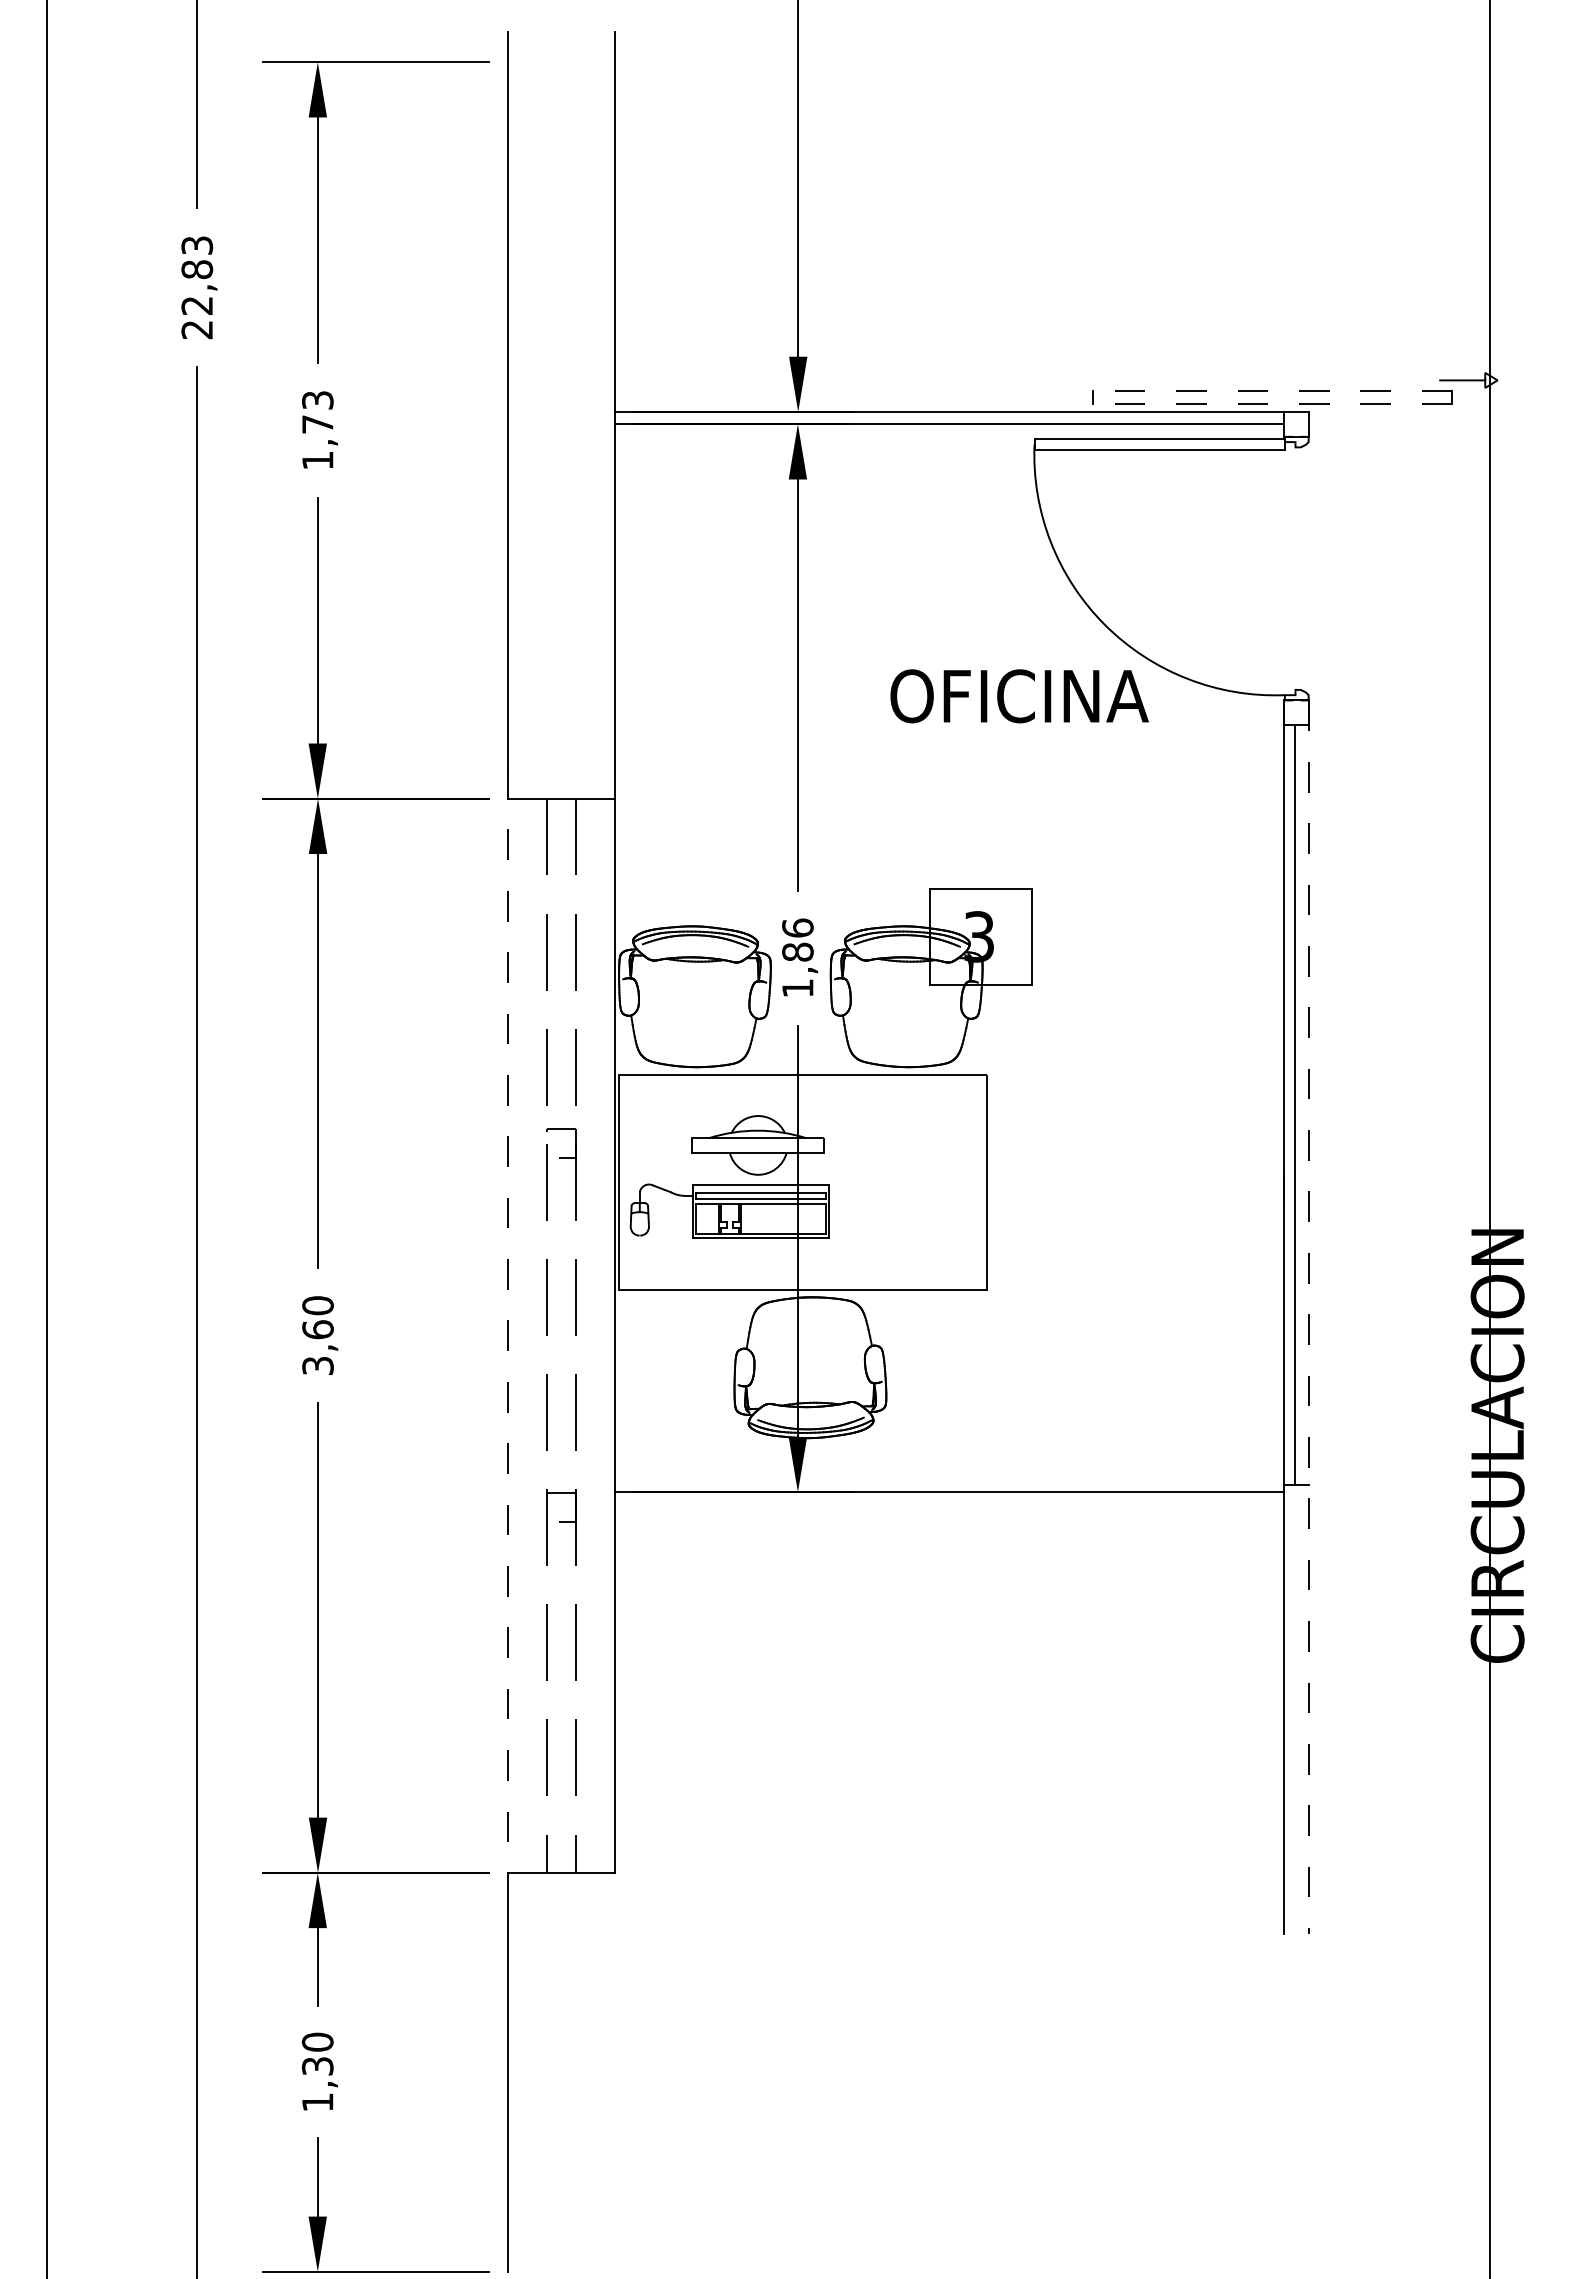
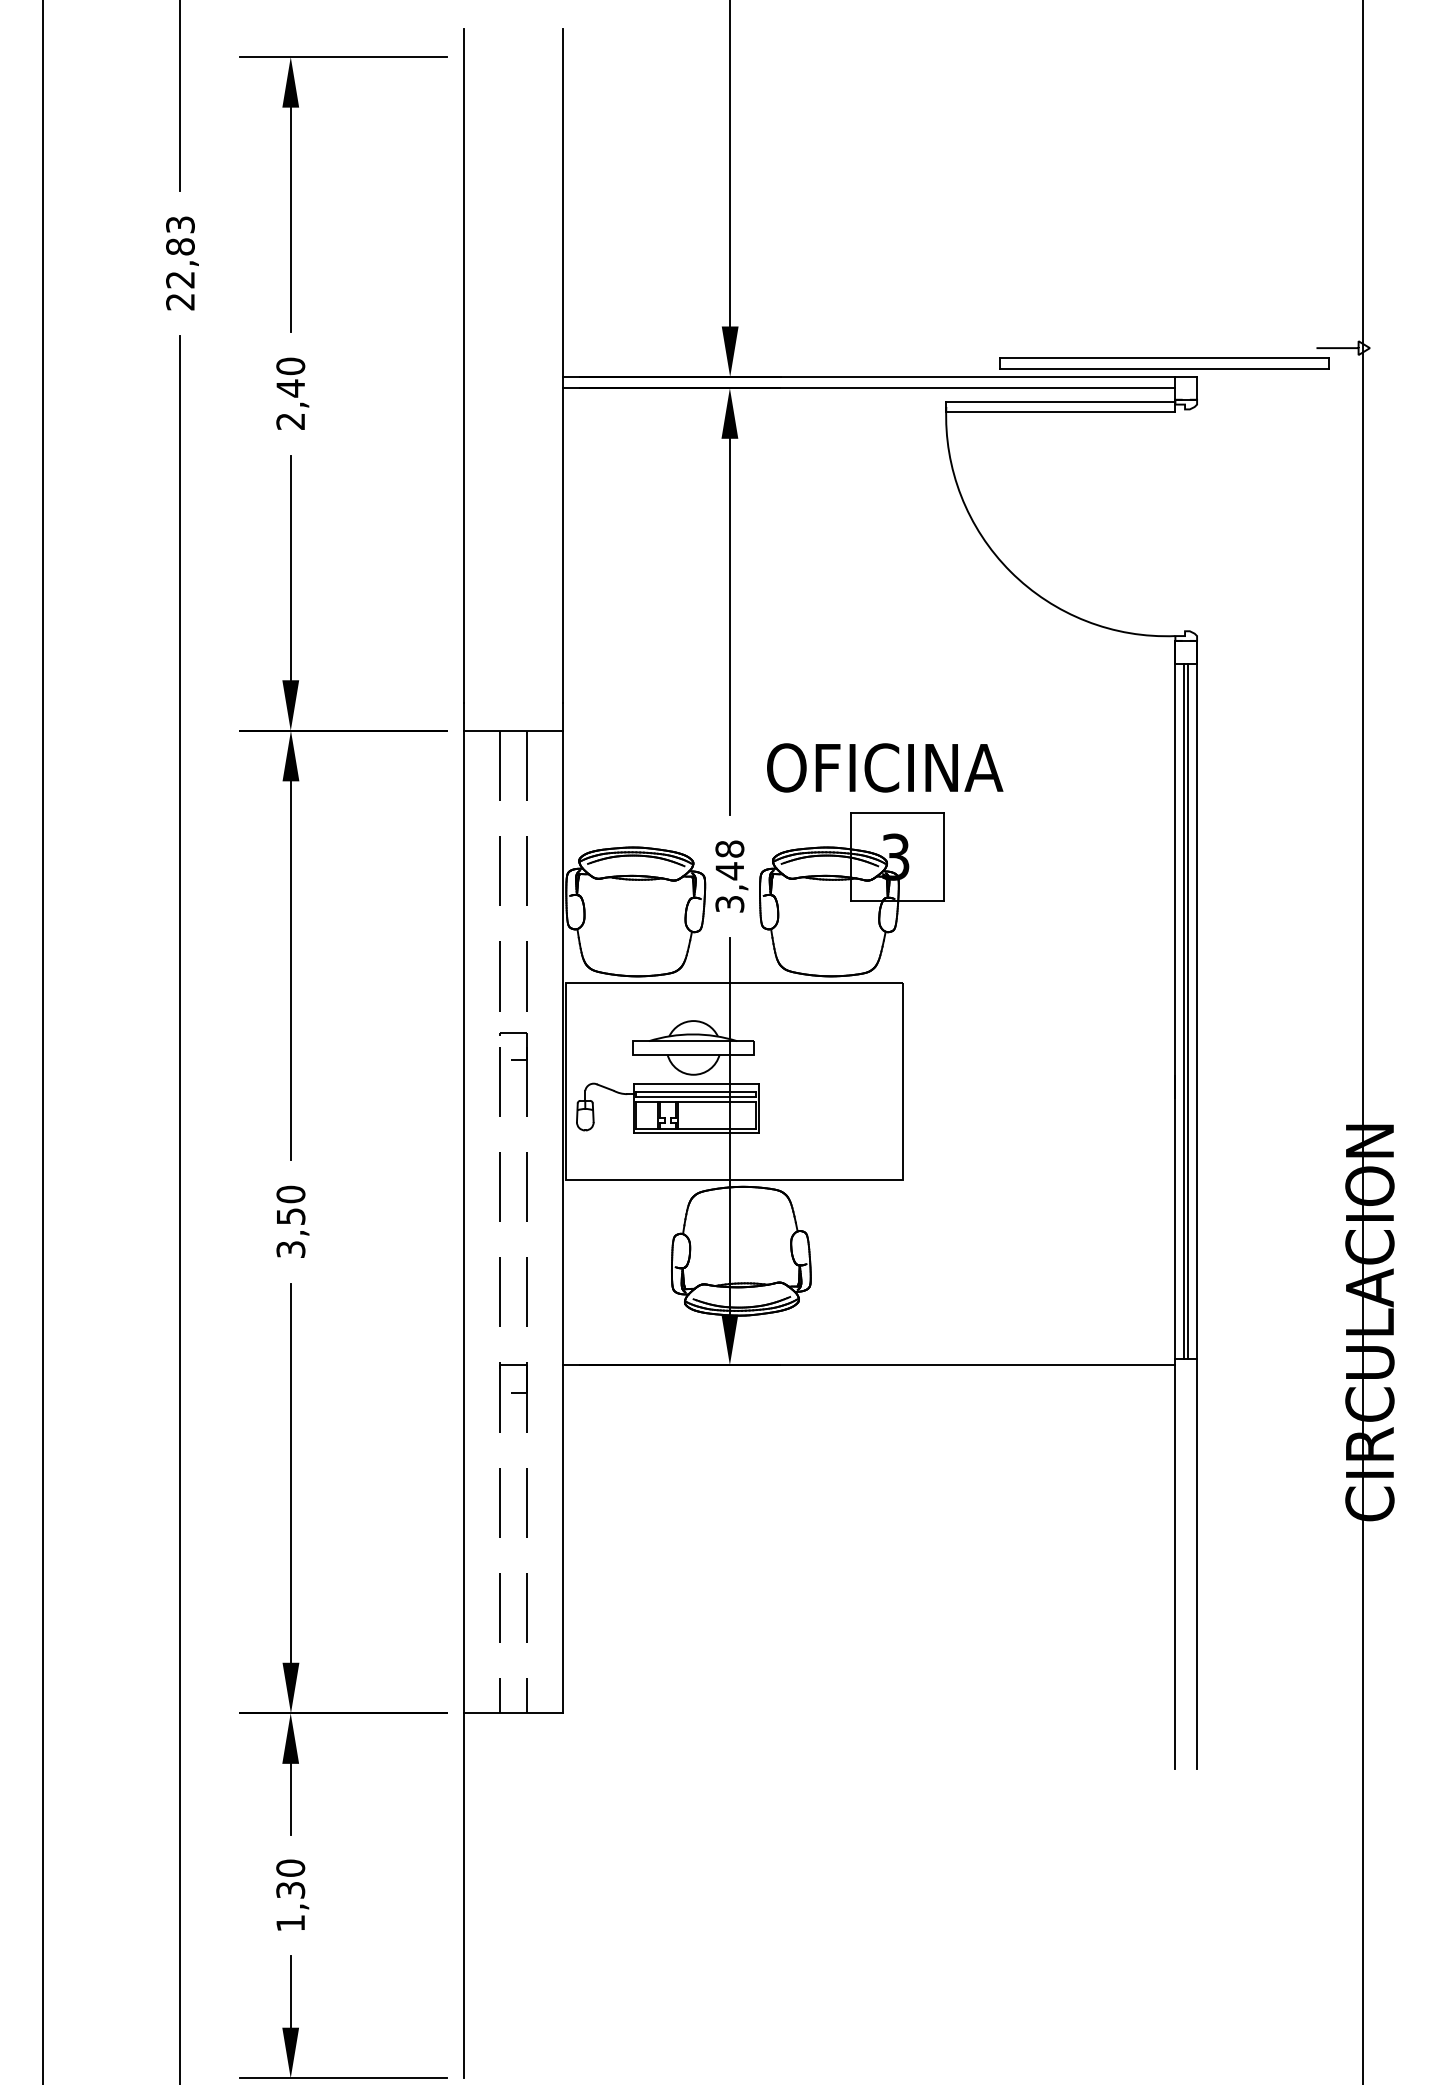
line: (1272, 391) -> (1164, 358), dashed -> solid
line: (1272, 403) -> (1164, 369), dashed -> solid
text: (317, 429) -> (290, 393), 1,73 -> 2,40
text: (1019, 696) -> (885, 768), moved
text: (797, 957) -> (729, 876), 1,86 -> 3,48
line: (1299, 1105) -> (1188, 1011), added
line: (1308, 1317) -> (1196, 1205), dashed -> solid
line: (507, 1320) -> (464, 1208), dashed -> solid
text: (317, 1329) -> (290, 1216), 3,60 -> 3,50

